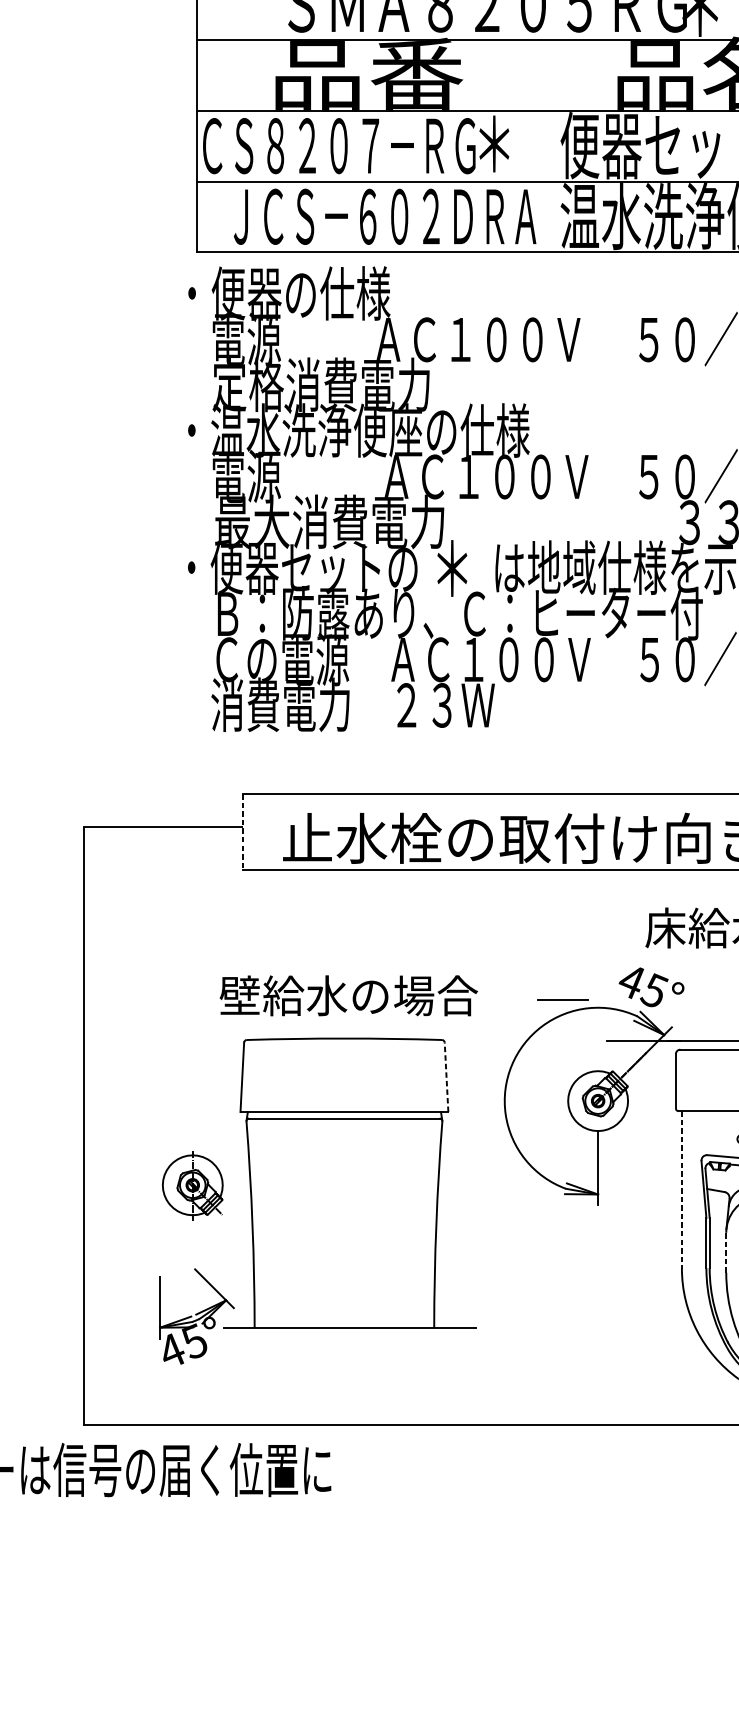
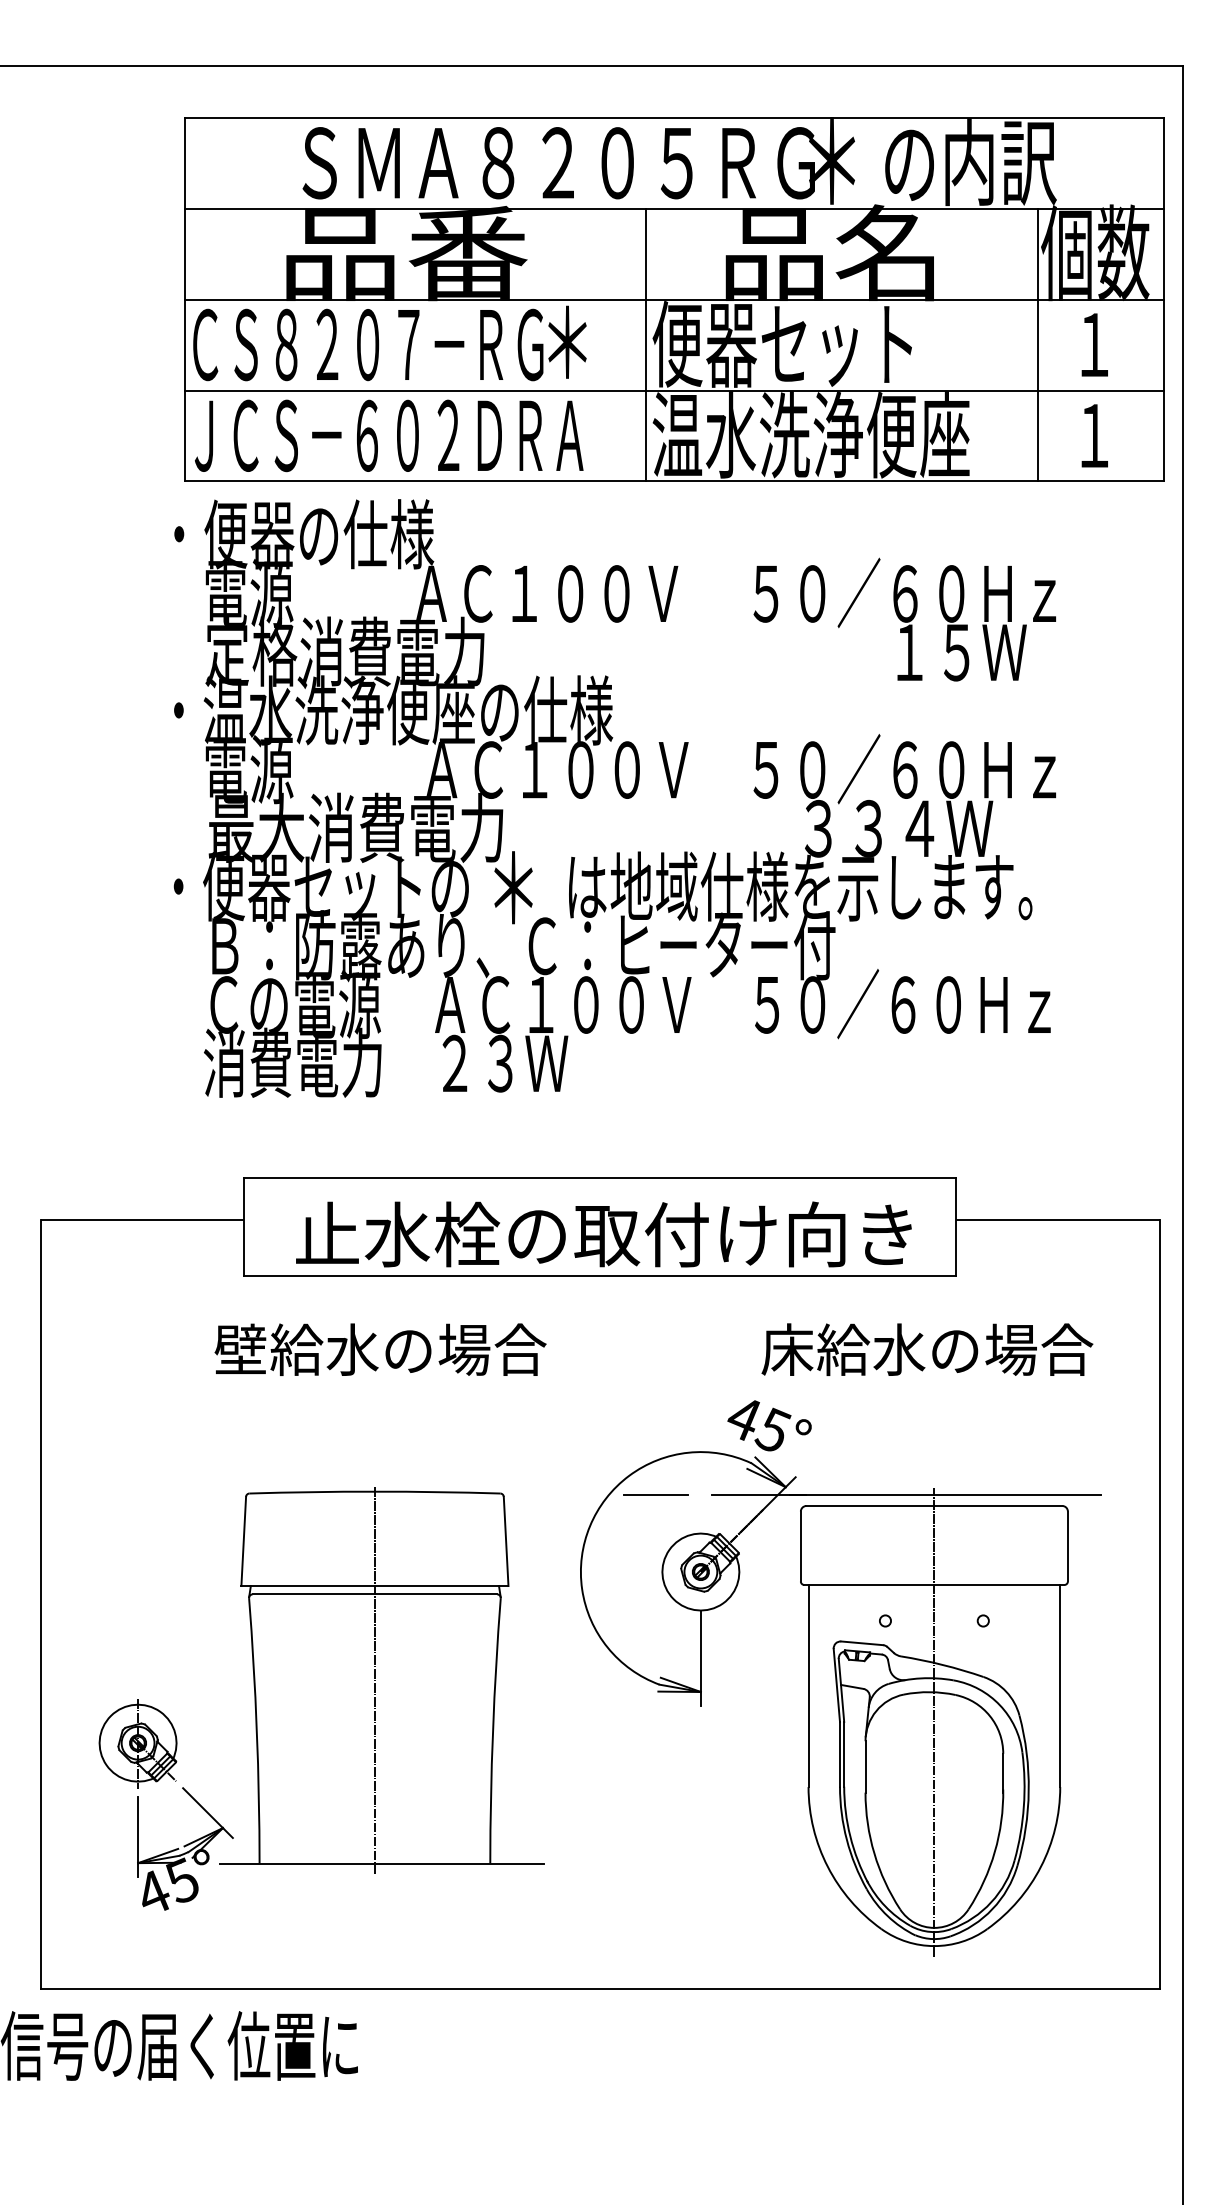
line: (555, 145) -> (646, 344), added
text: (385, 216) -> (389, 435), moved
line: (242, 832) -> (244, 1226), dashed -> solid
text: (348, 995) -> (380, 1349), moved
line: (562, 999) -> (655, 1494), moved
line: (446, 1077) -> (506, 1541), dashed -> solid
part: (192, 1185) -> (137, 1743), moved
line: (344, 1185) -> (374, 1680), added
line: (681, 1190) -> (808, 1686), dashed -> solid
line: (726, 1252) -> (865, 1766), dashed -> solid

